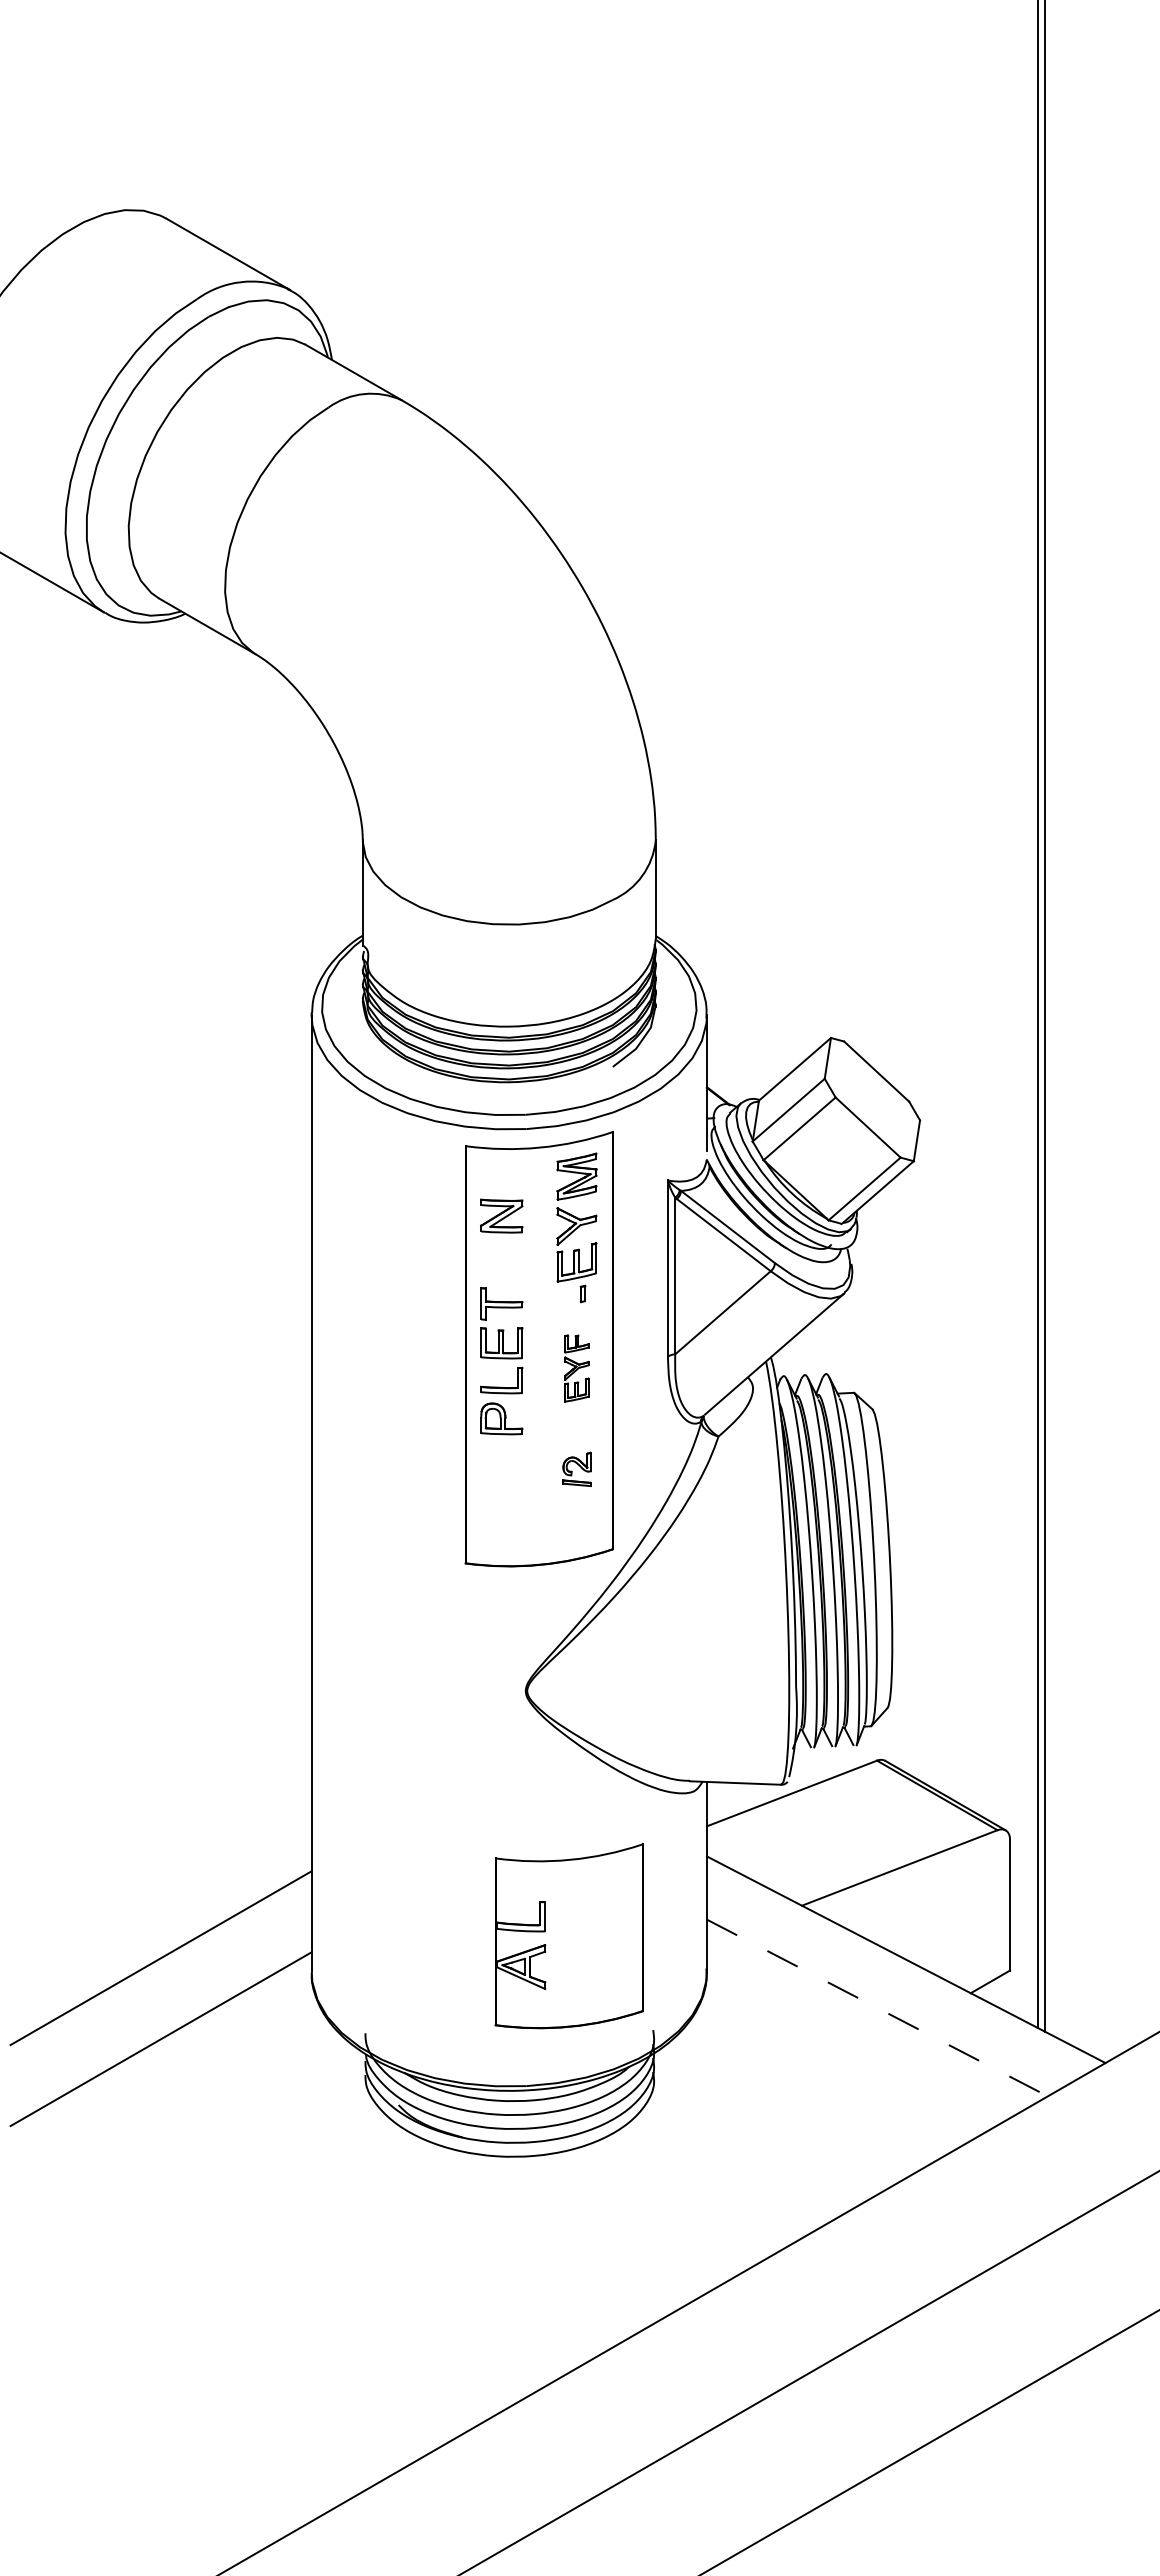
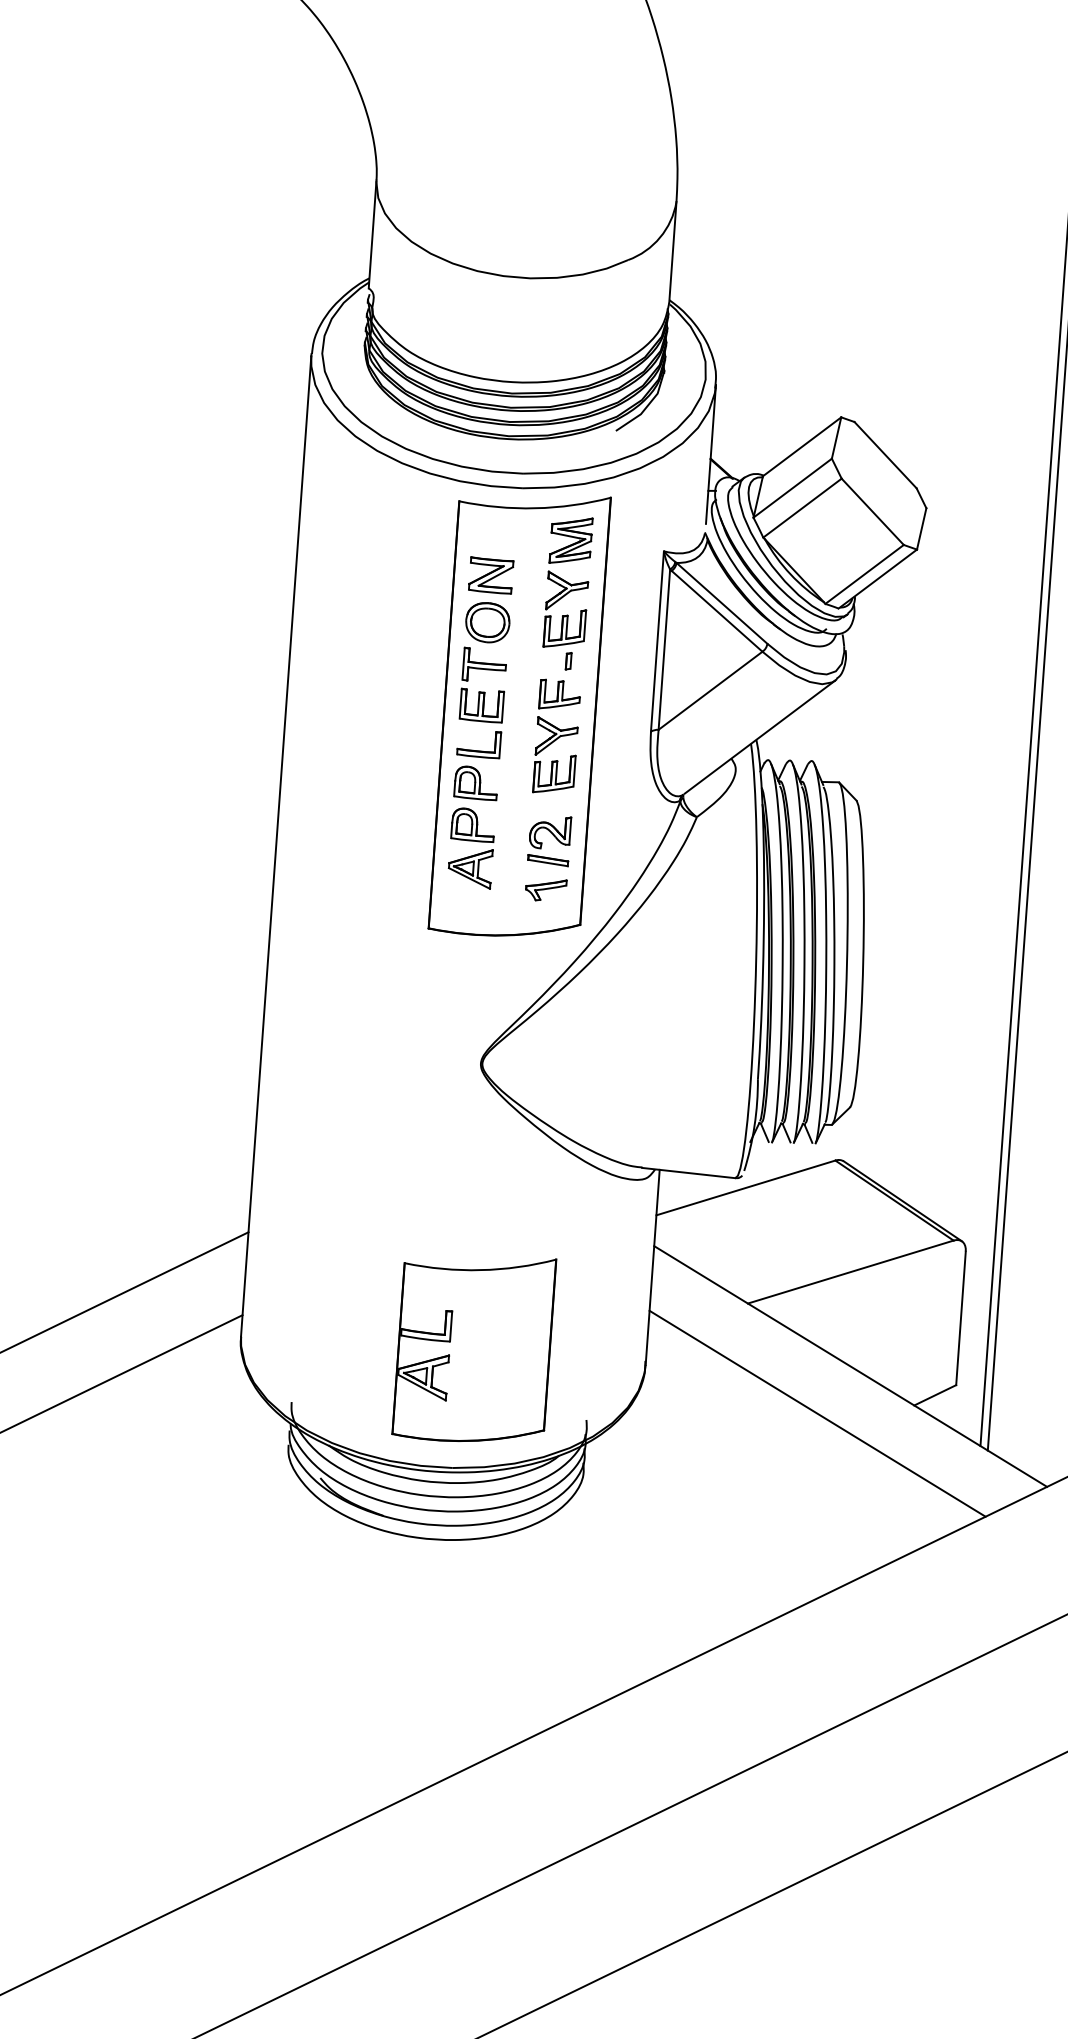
part: (501, 1262) -> (487, 623), added
part: (576, 1368) -> (556, 737), size x1.67
part: (576, 1469) -> (549, 840), size x1.43
part: (504, 1488) -> (473, 854), added
part: (576, 1517) -> (545, 889), added
part: (568, 1936) -> (473, 1348), moved
line: (877, 2008) -> (817, 1414), dashed -> solid

